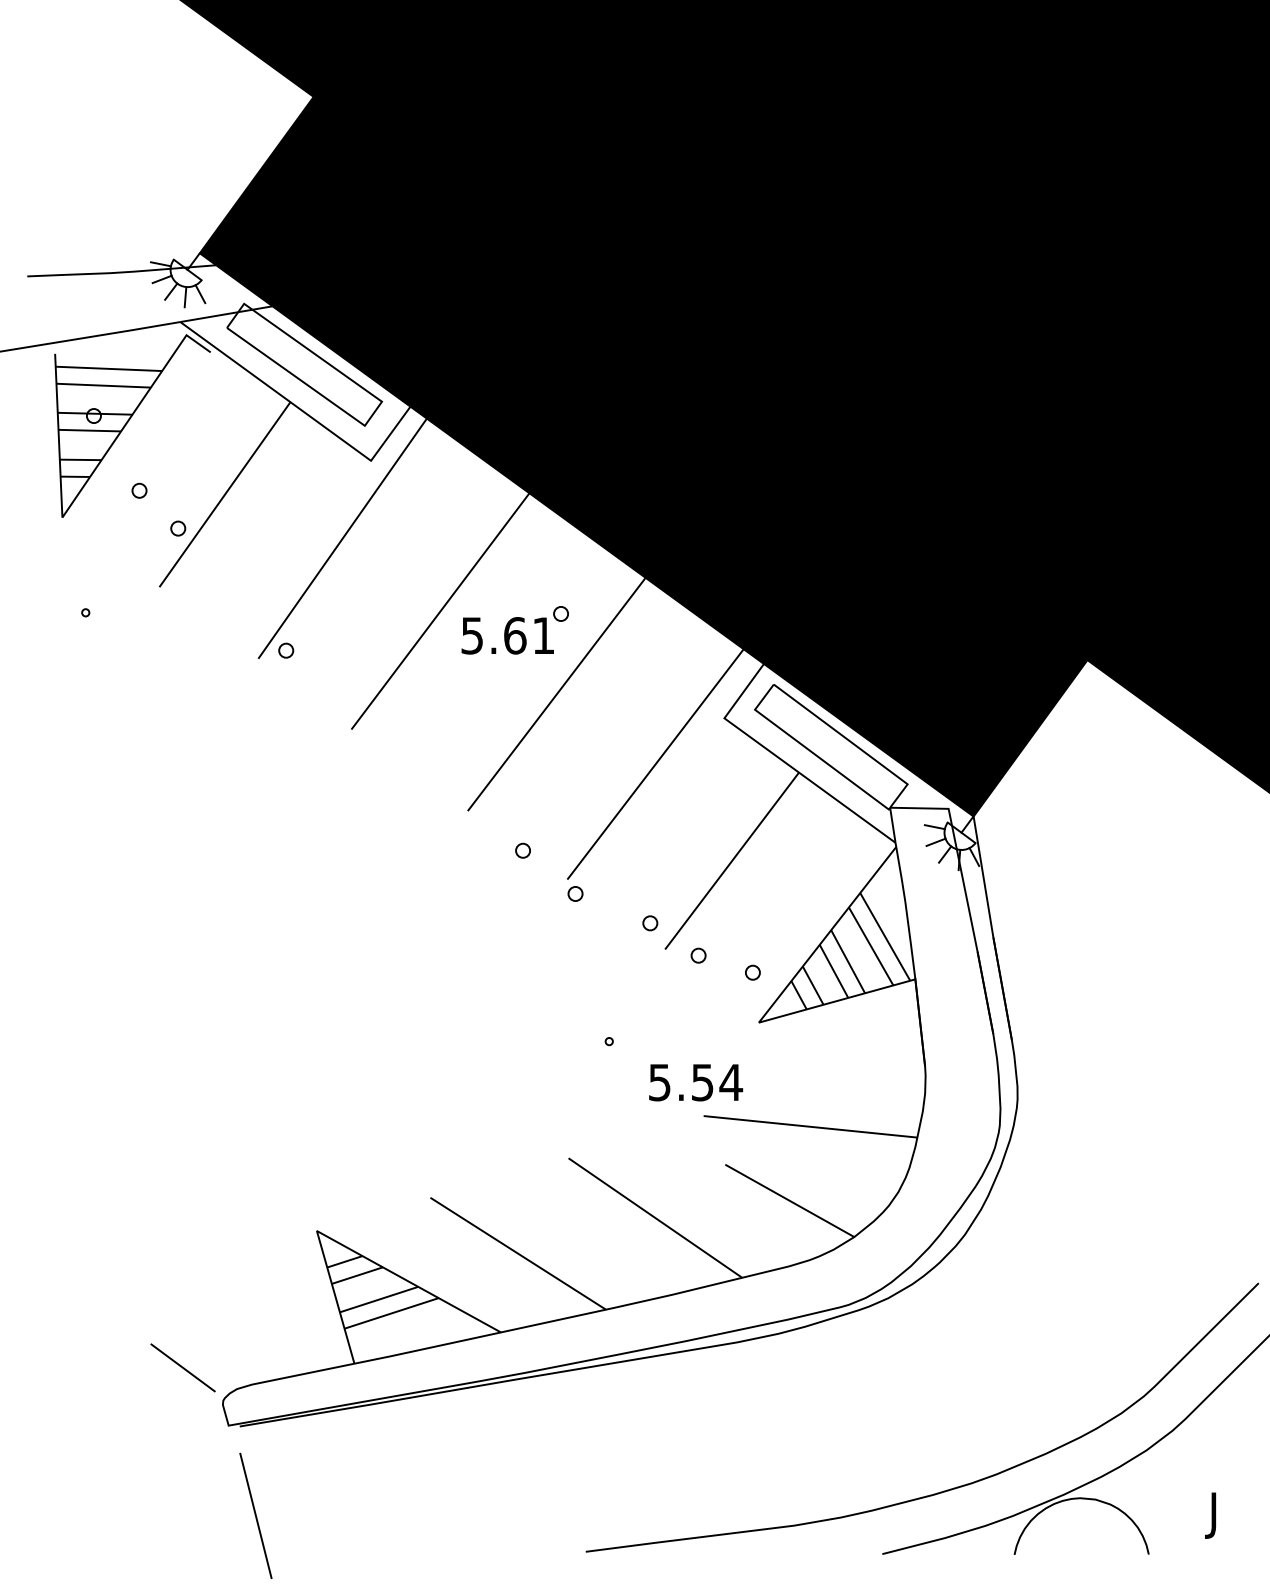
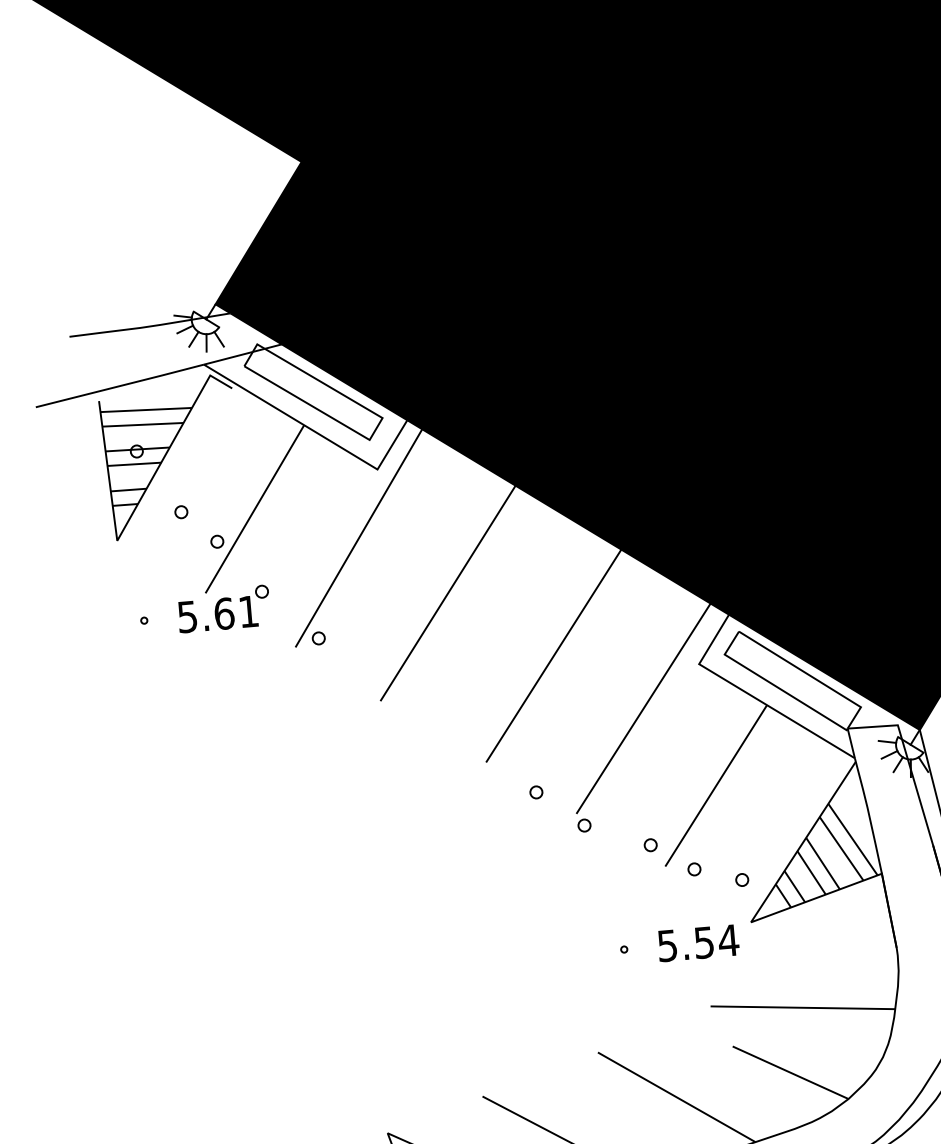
part: (514, 630) -> (223, 609), moved
text: (696, 1082) -> (698, 943), moved

